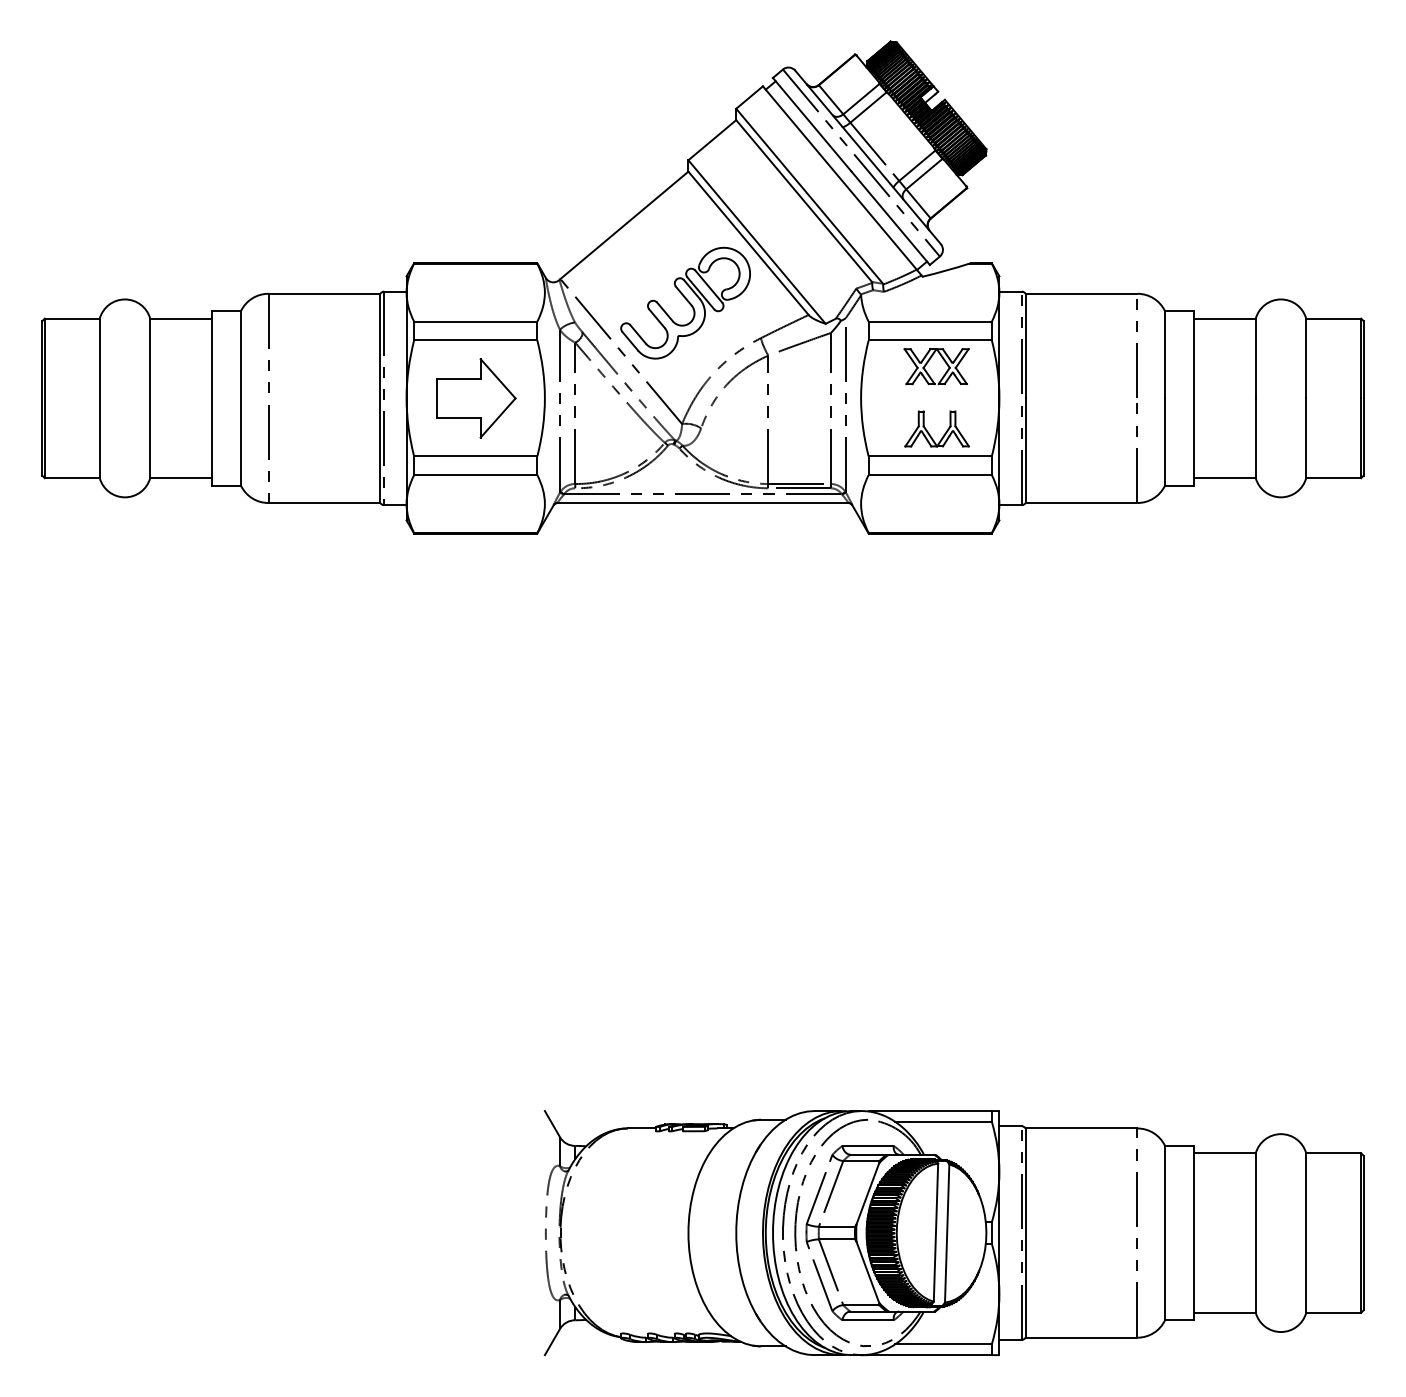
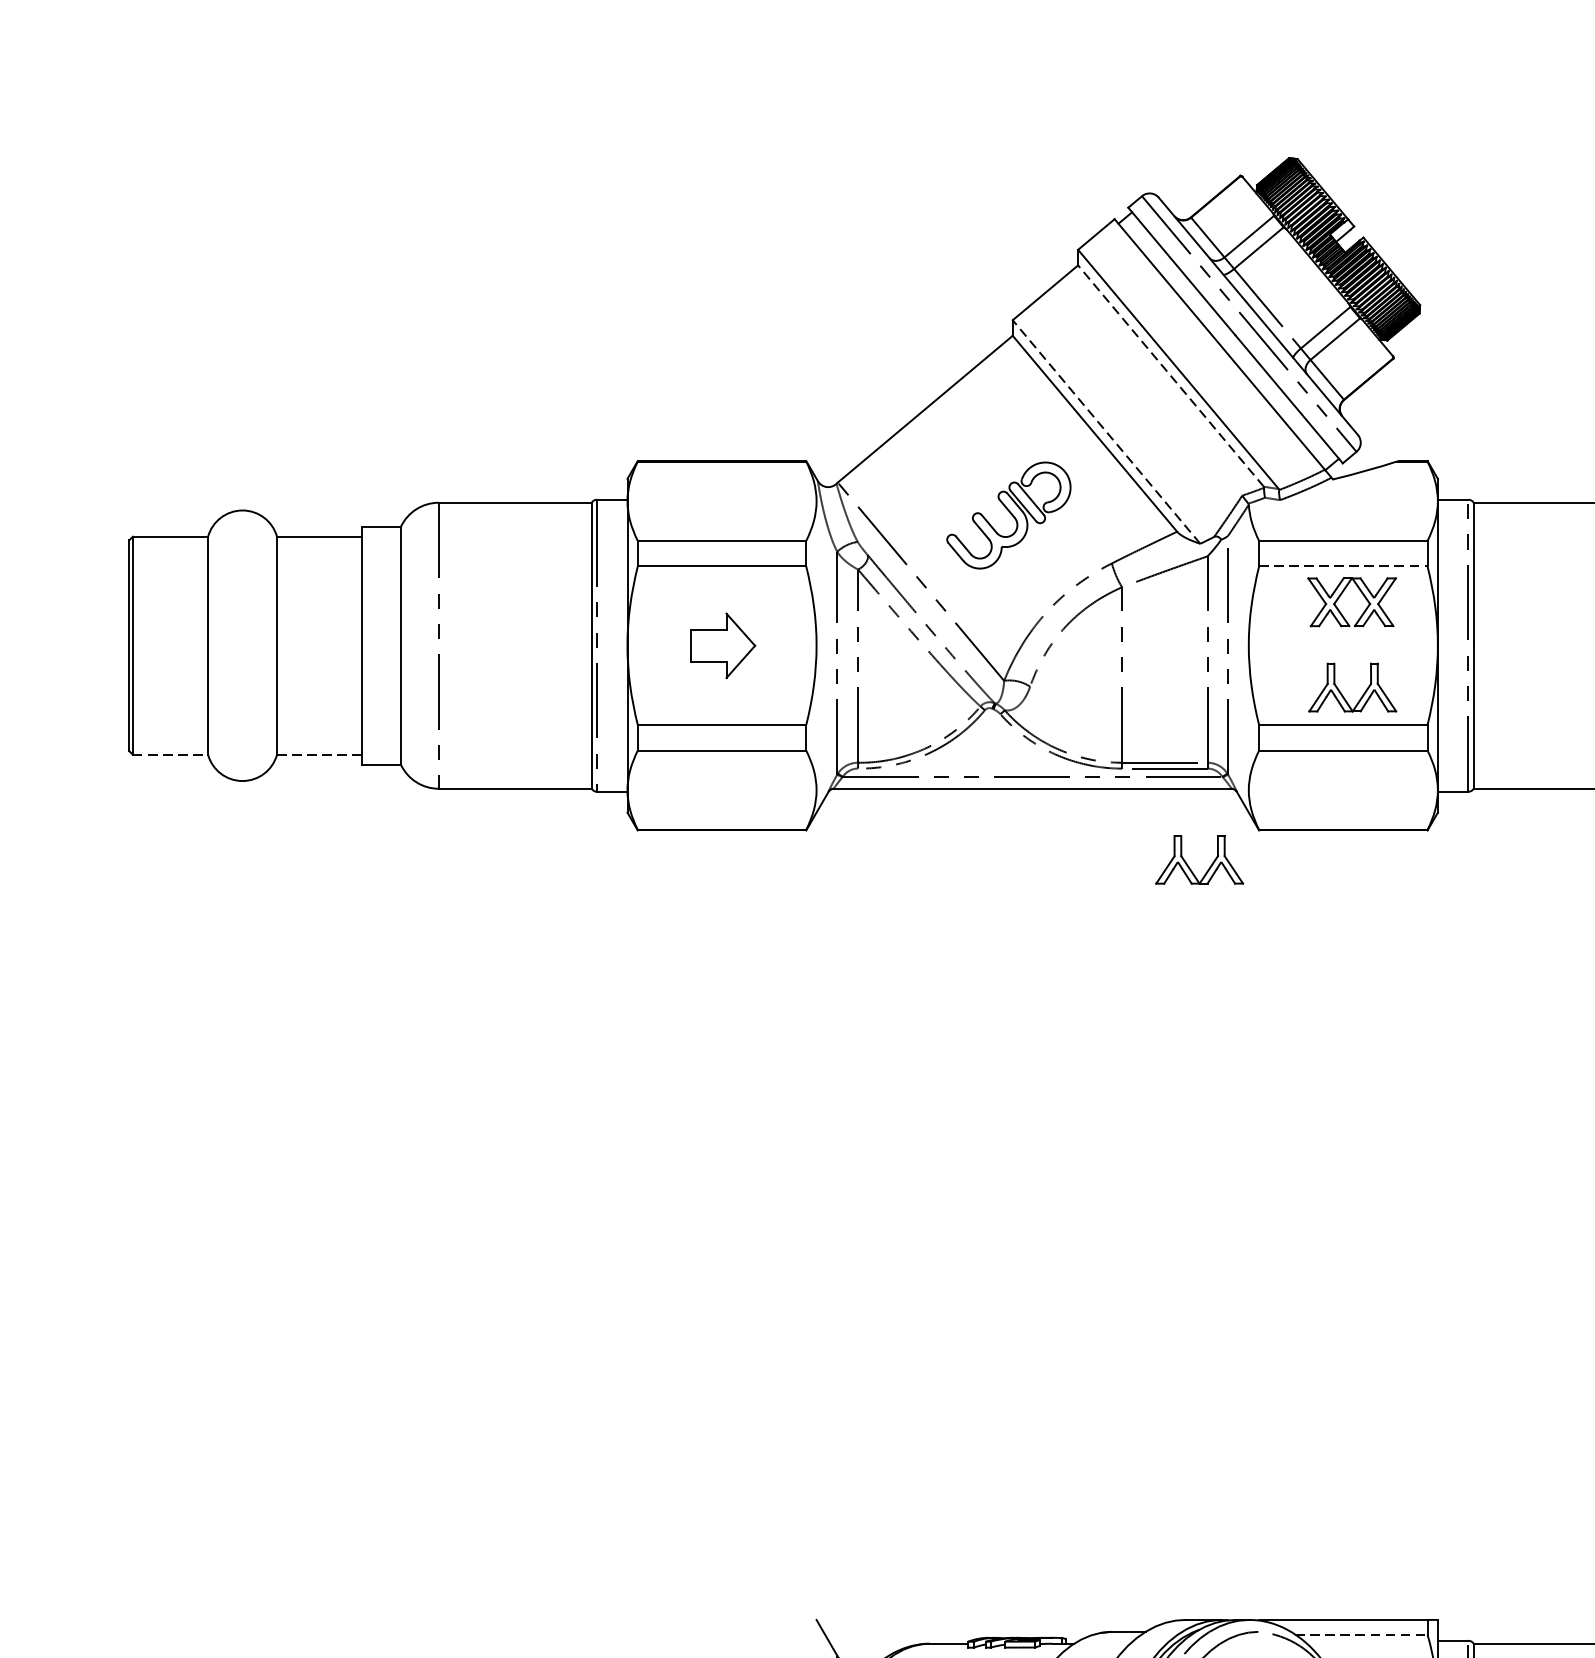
line: (804, 201) -> (1171, 376), solid -> dashed
line: (757, 242) -> (1107, 432), solid -> dashed
part: (685, 302) -> (1008, 514), size x0.7
line: (930, 340) -> (1343, 566), solid -> dashed
part: (476, 398) -> (723, 645), size x0.6
line: (72, 478) -> (170, 755), solid -> dashed
line: (181, 478) -> (319, 755), solid -> dashed
part: (818, 560) -> (1190, 867), added
line: (943, 1121) -> (1361, 1634), solid -> dashed

